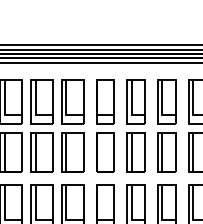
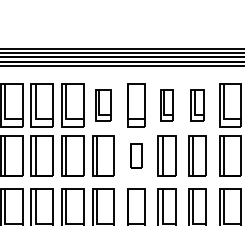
part: (72, 102) -> (103, 105), size x0.7
part: (135, 102) -> (166, 105), size x0.7
part: (166, 102) -> (197, 105), size x0.7
part: (105, 152) -> (136, 155), size x0.6

